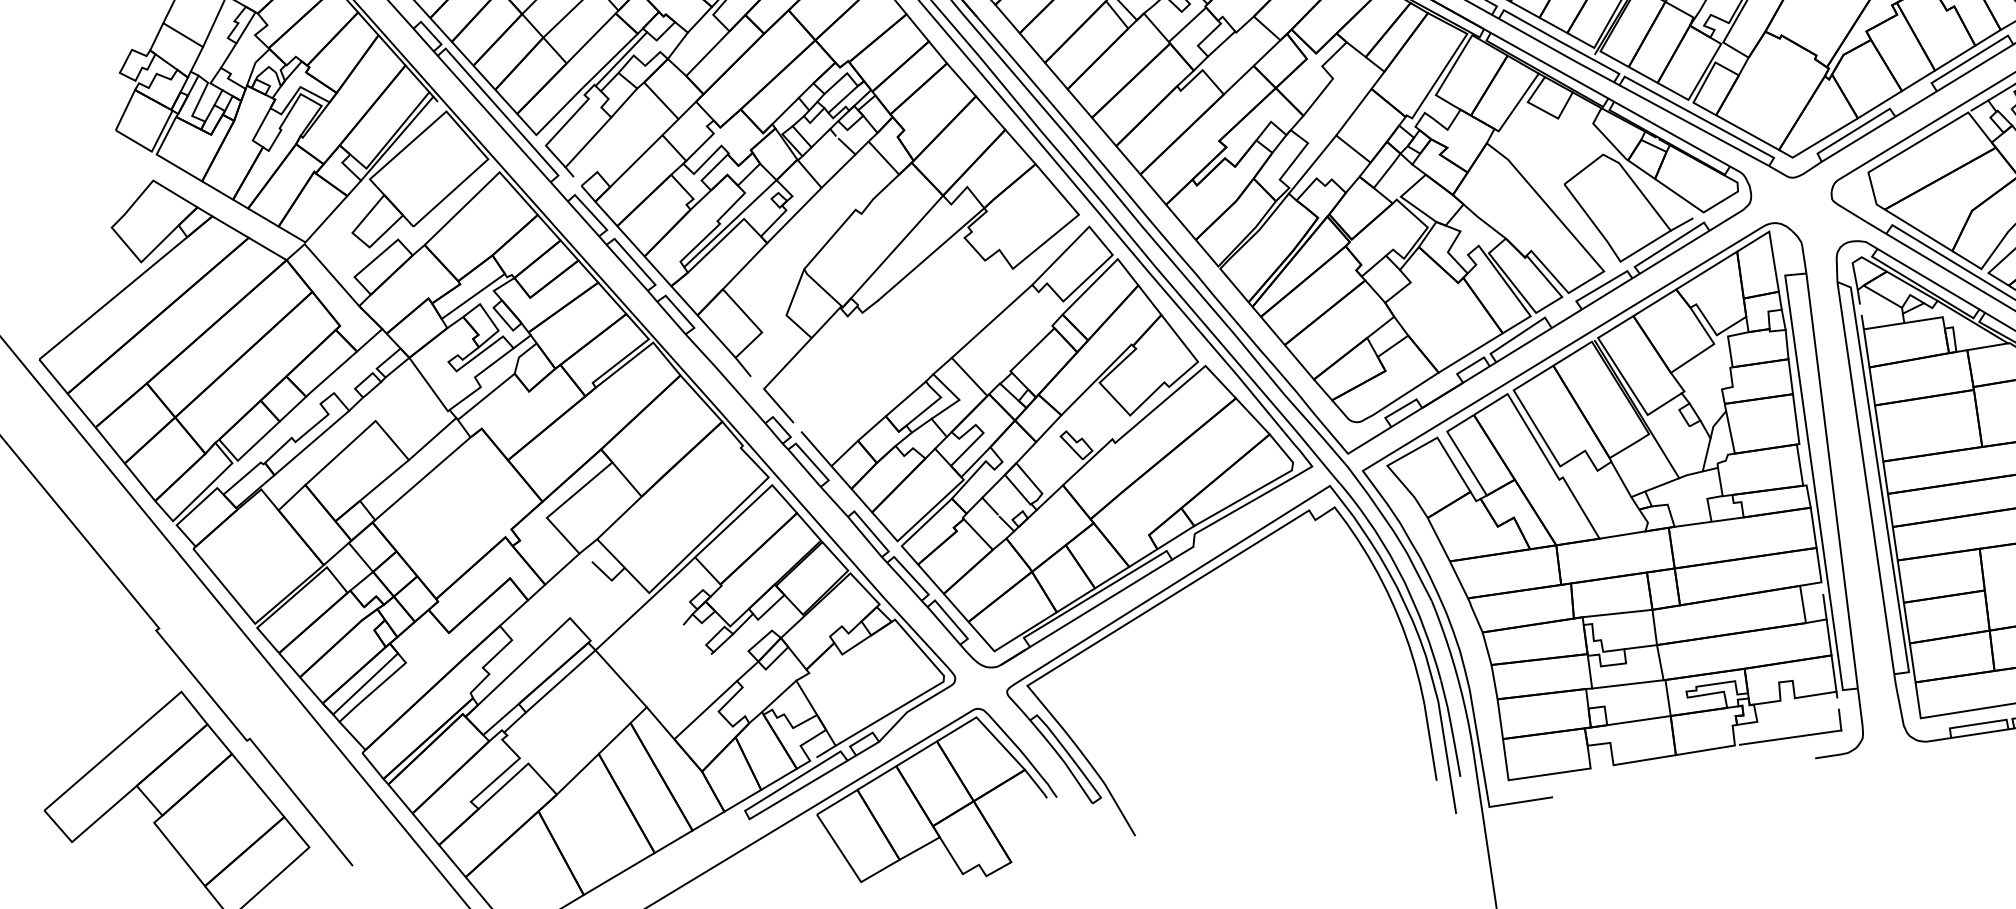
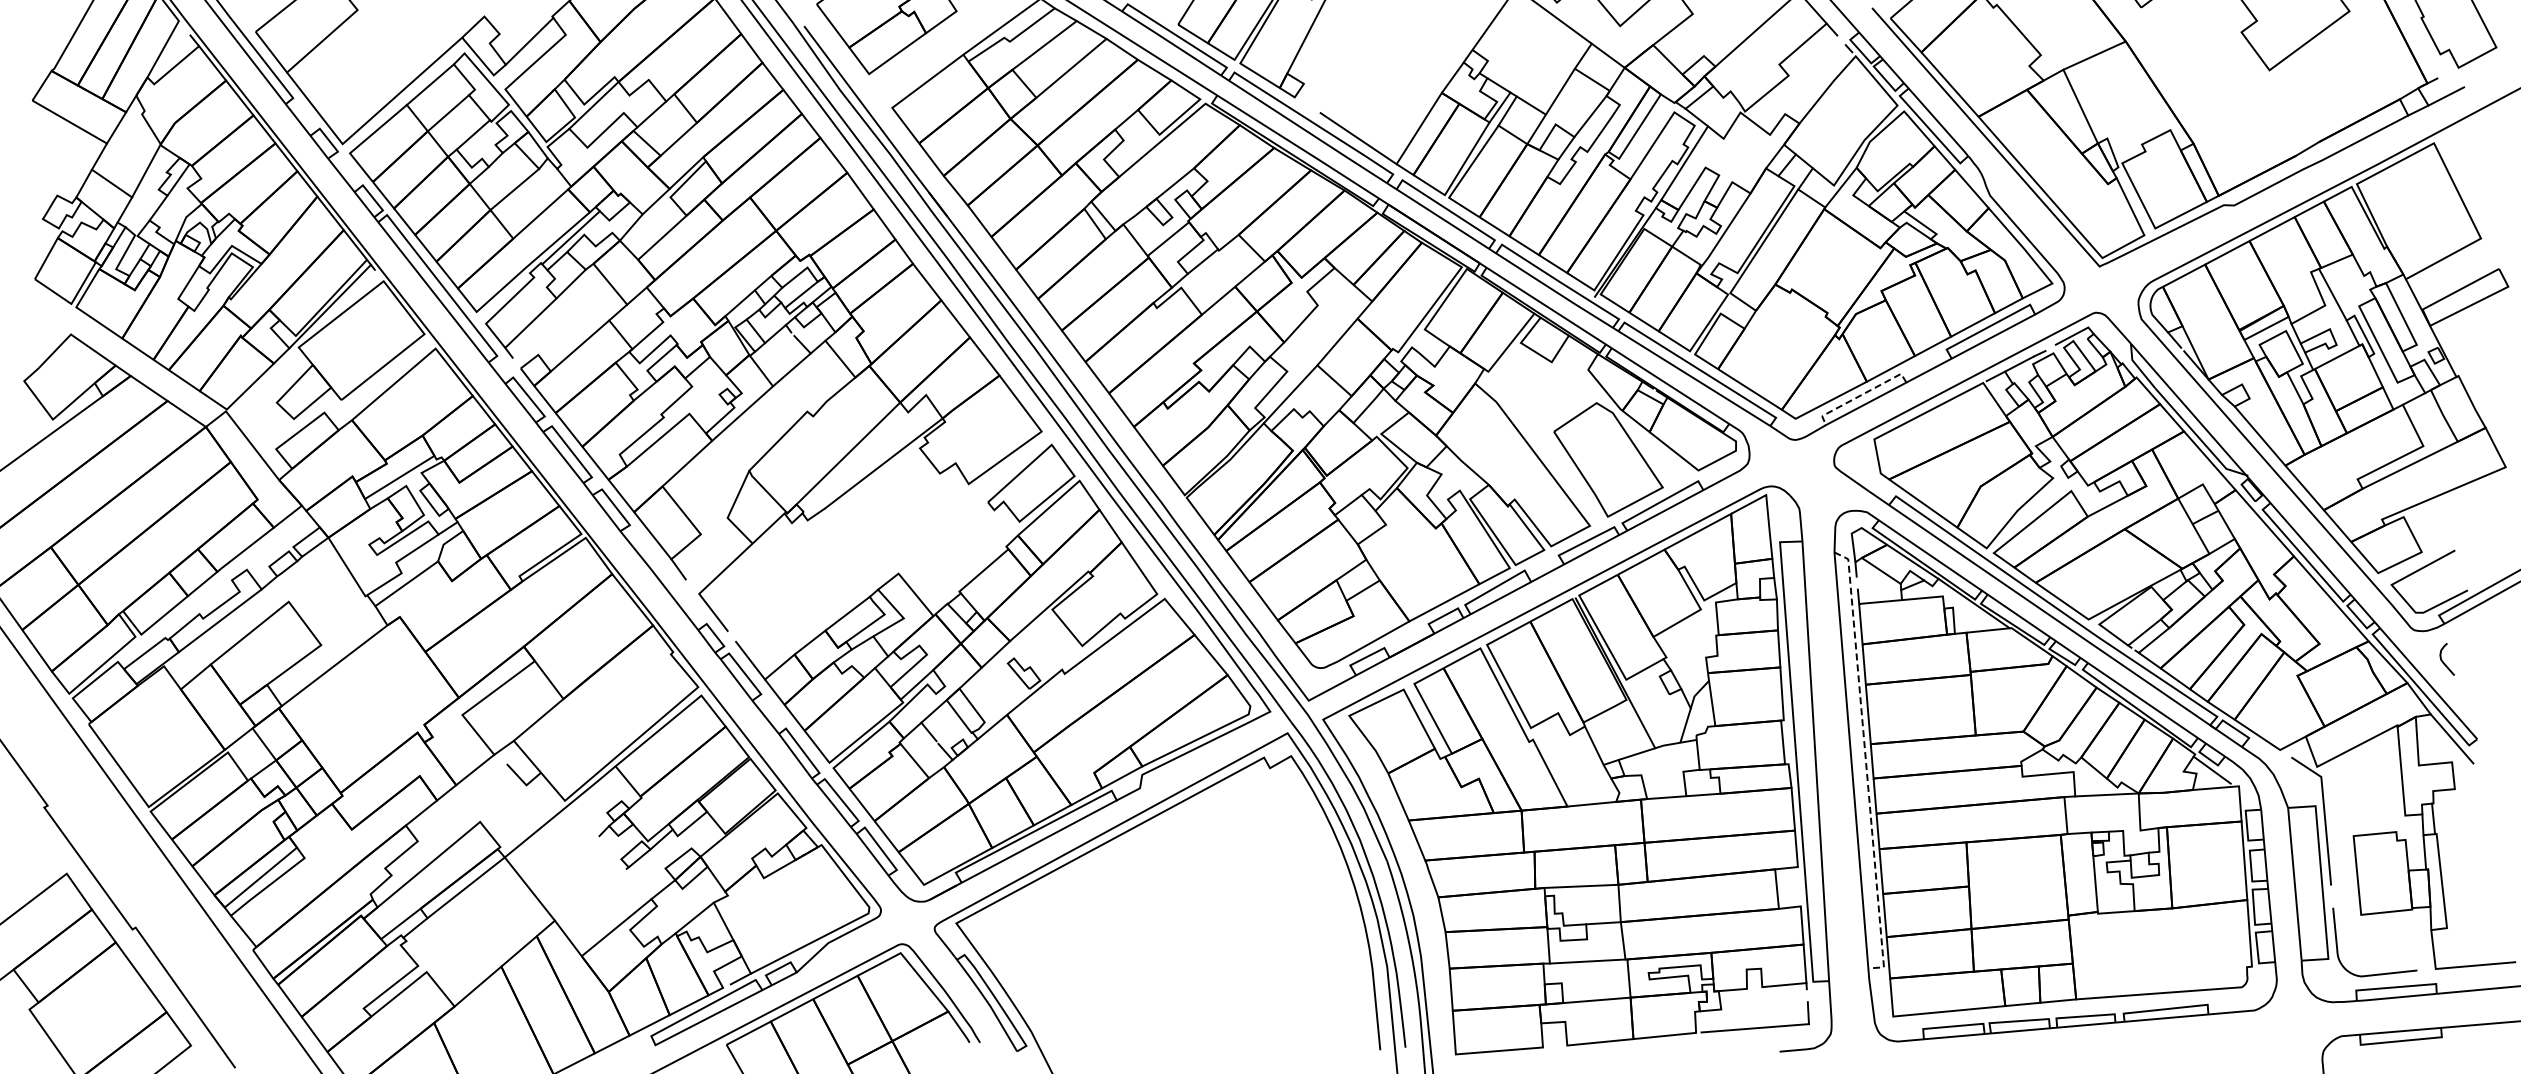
line: (1853, 131) -> (1861, 395), solid -> dashed
line: (730, 223) -> (674, 417), removed
line: (1681, 224) -> (1674, 481), removed
line: (991, 321) -> (942, 537), removed
line: (432, 438) -> (347, 624), removed
line: (1880, 480) -> (1866, 763), solid -> dashed
line: (1824, 607) -> (1799, 893), removed

